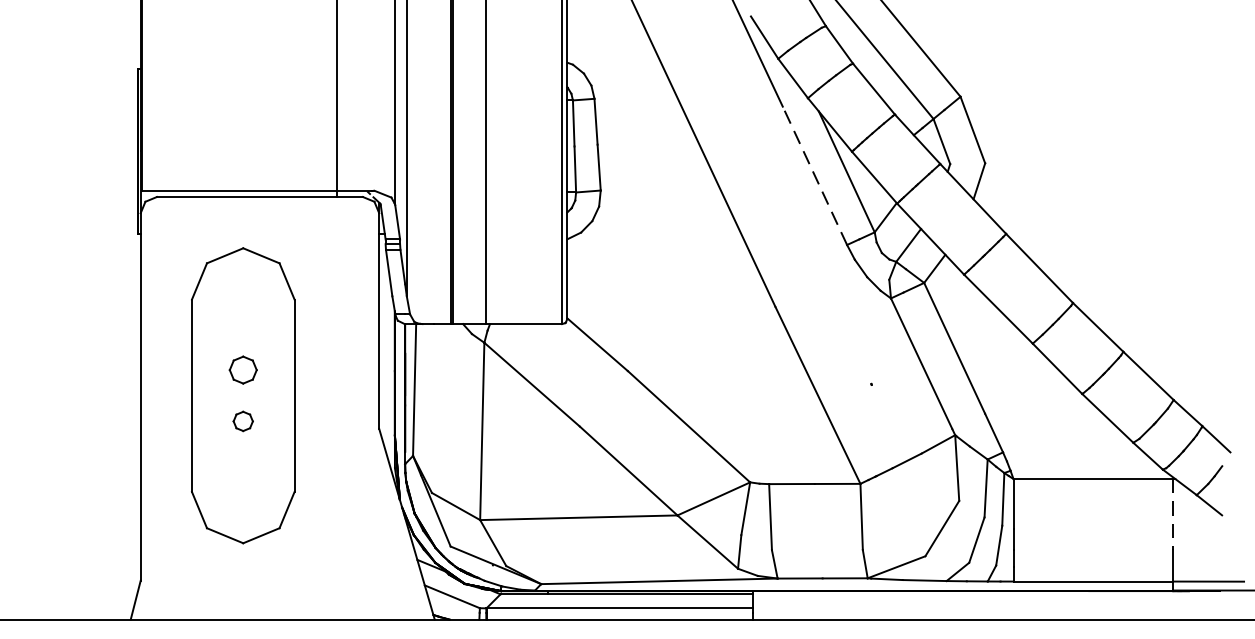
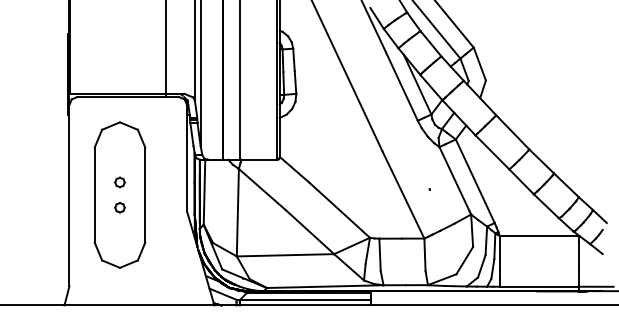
line: (814, 175) -> (401, 86), dashed -> solid
part: (242, 370) -> (119, 182), size x0.71
line: (1172, 514) -> (578, 253), dashed -> solid

